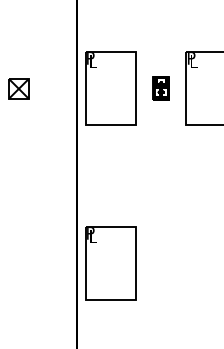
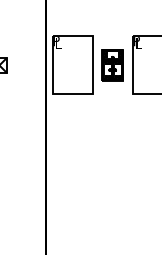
part: (161, 88) -> (112, 65), size x1.67
part: (110, 263) -> (72, 204), removed

